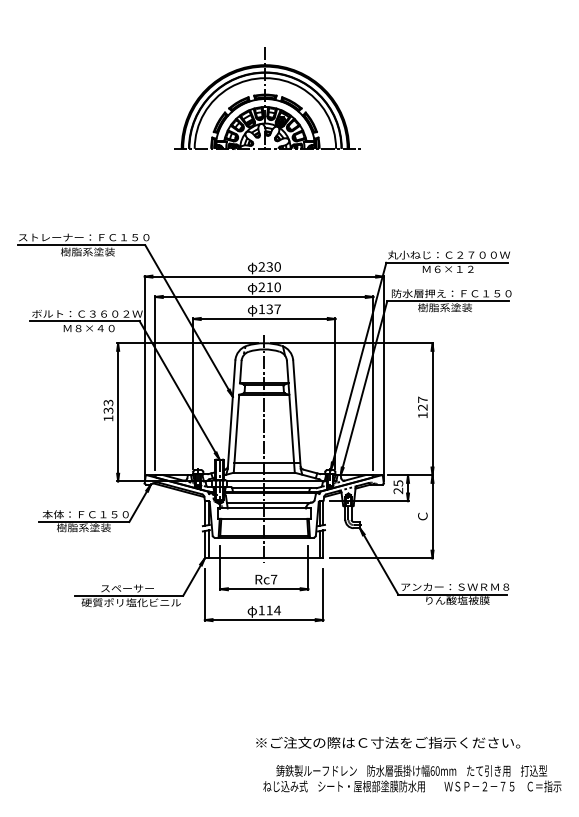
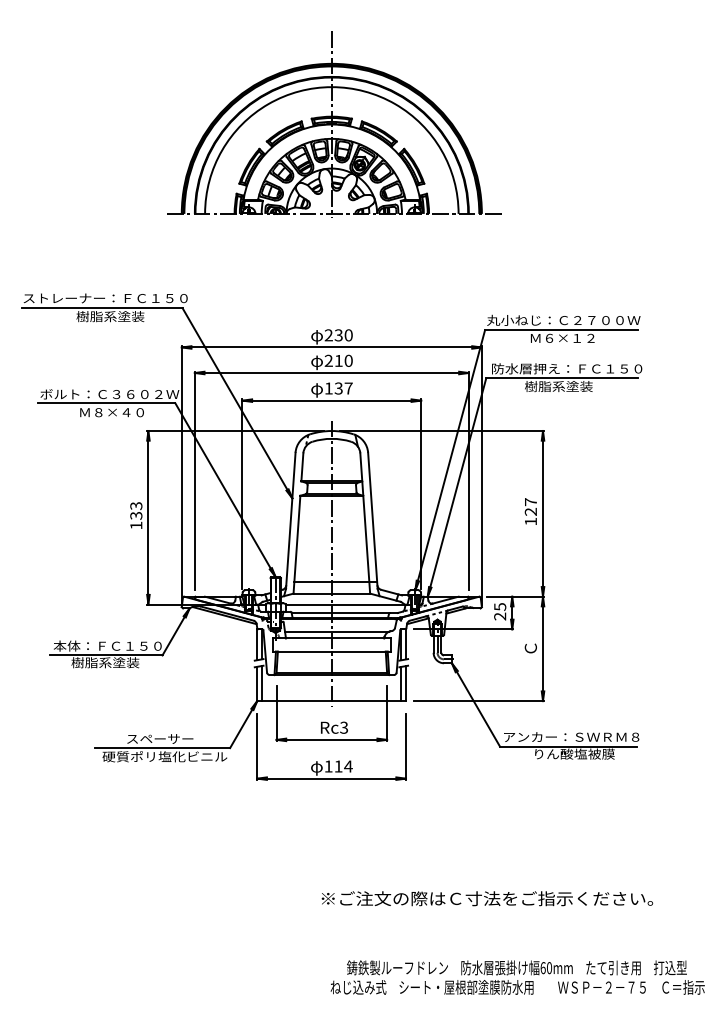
part: (267, 98) -> (335, 123), size x1.43
text: (273, 579) -> (343, 727), Rc7 -> Rc3
text: (388, 742) -> (487, 898), moved

